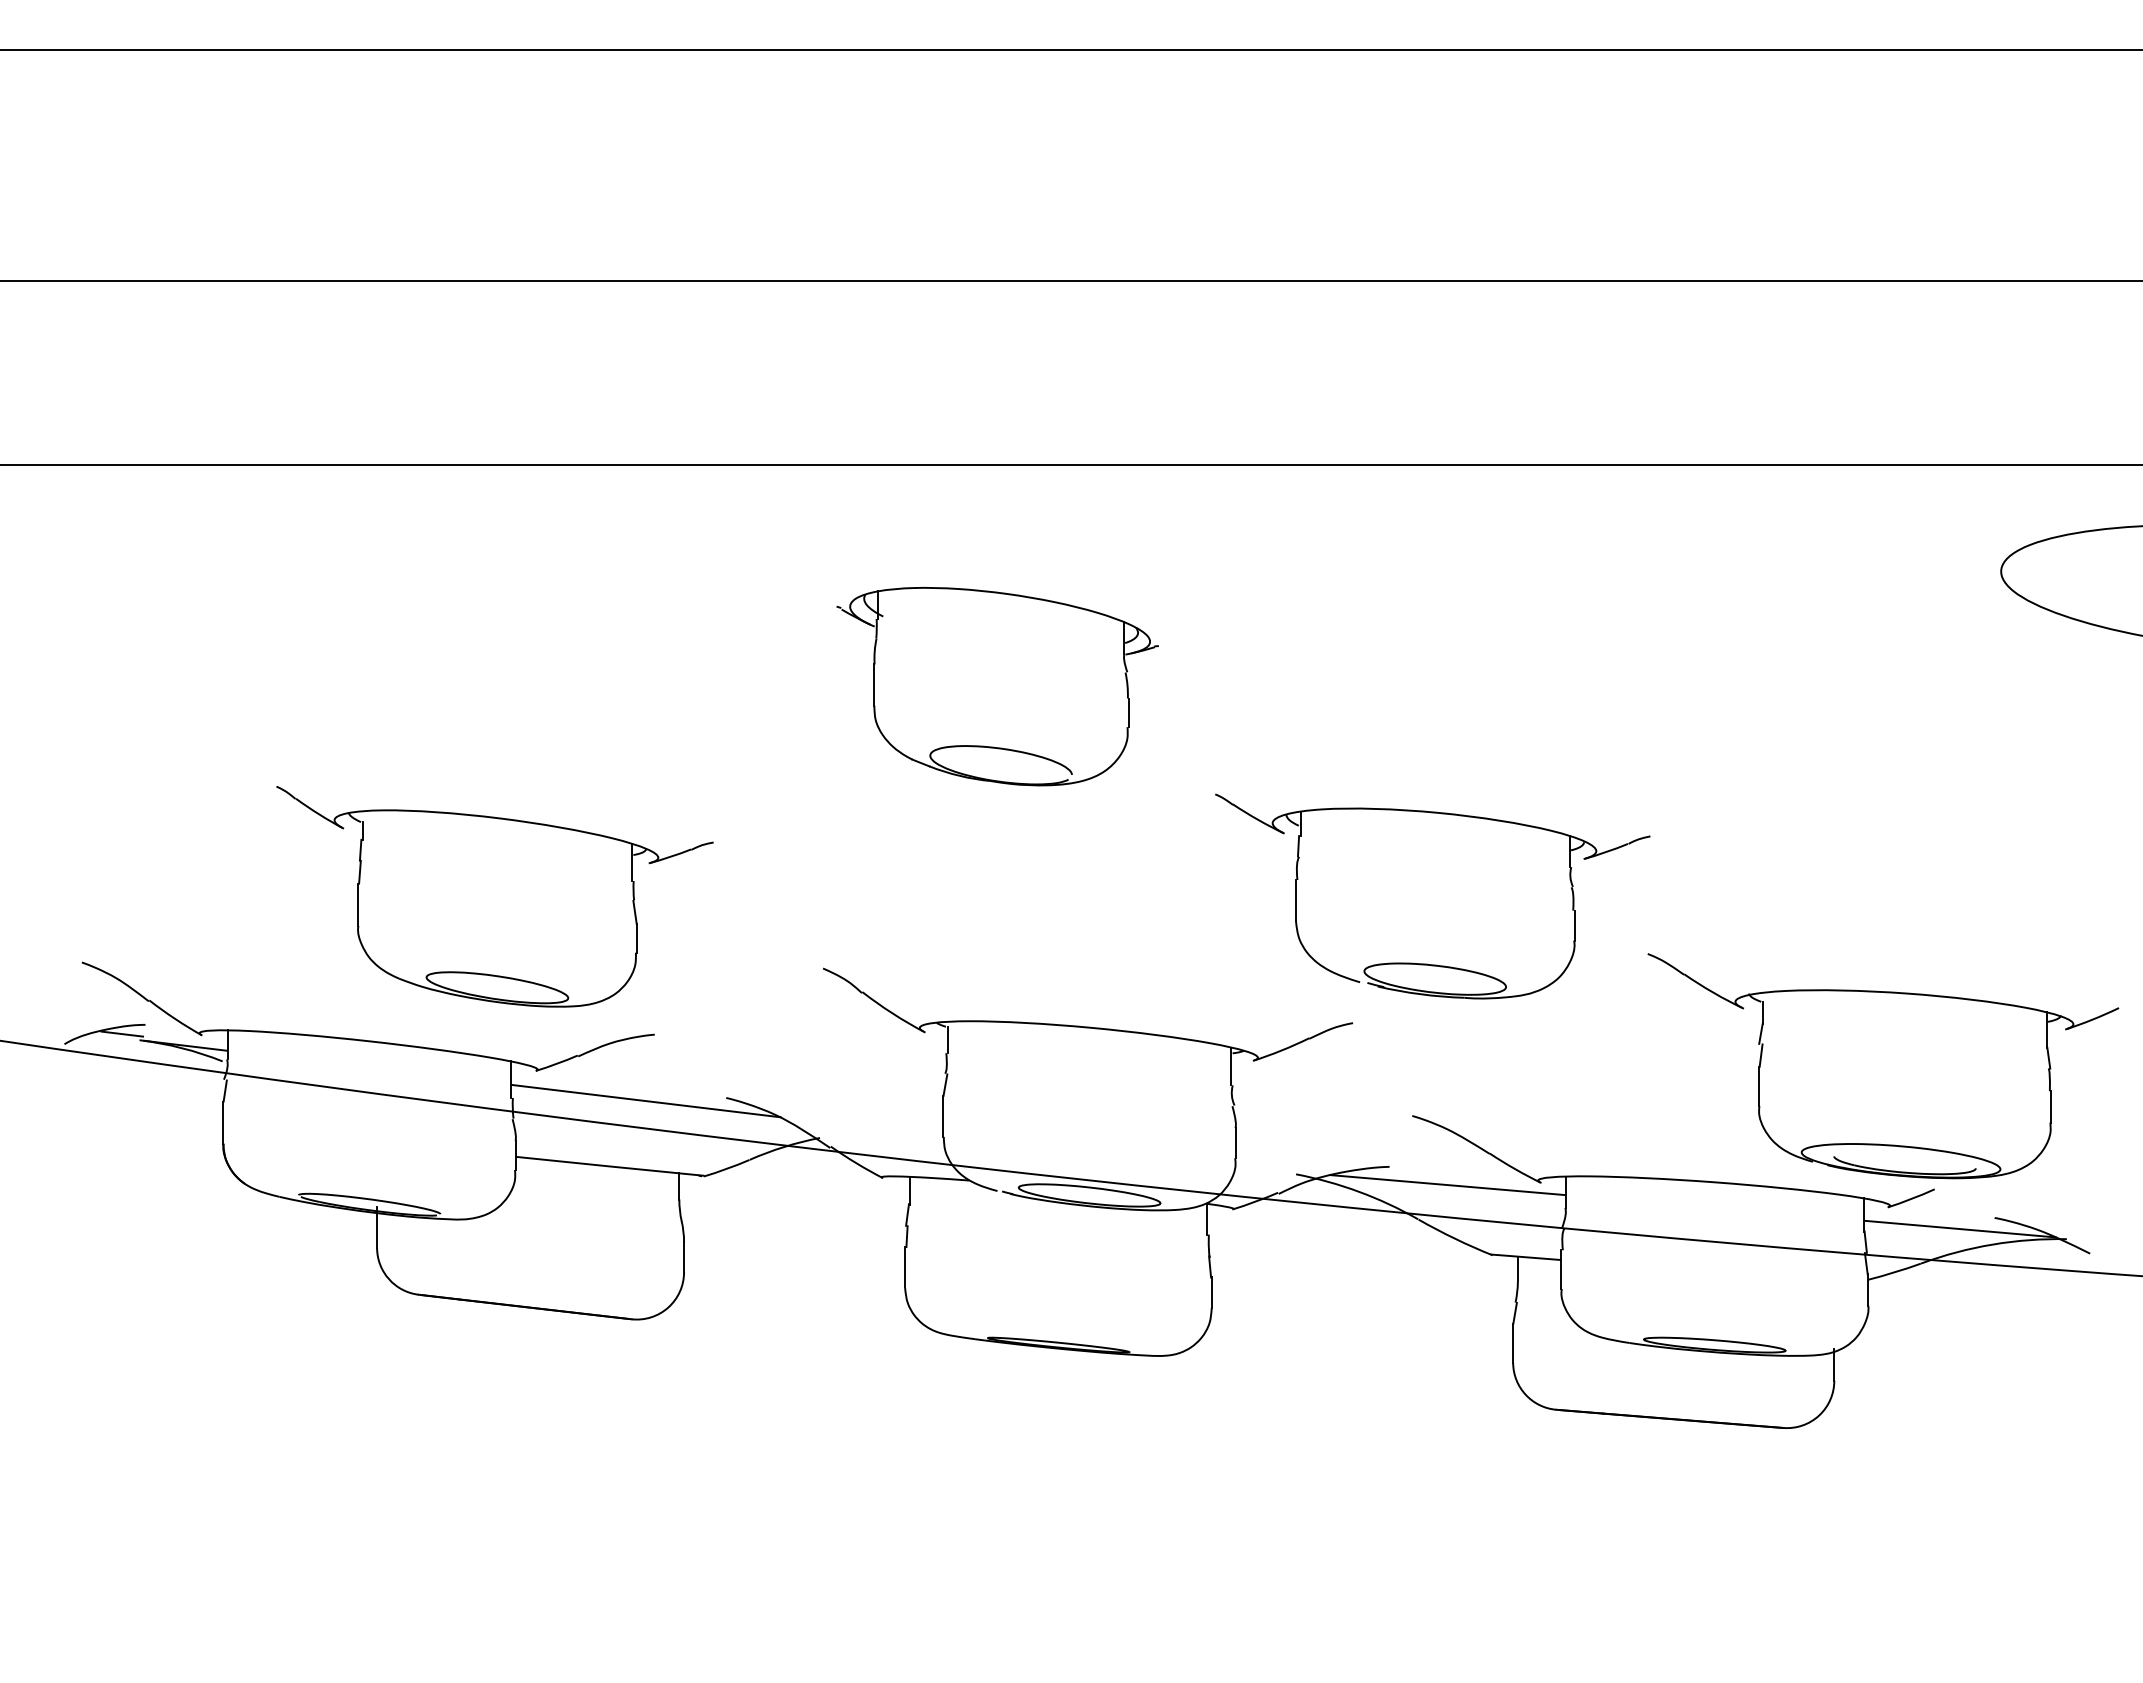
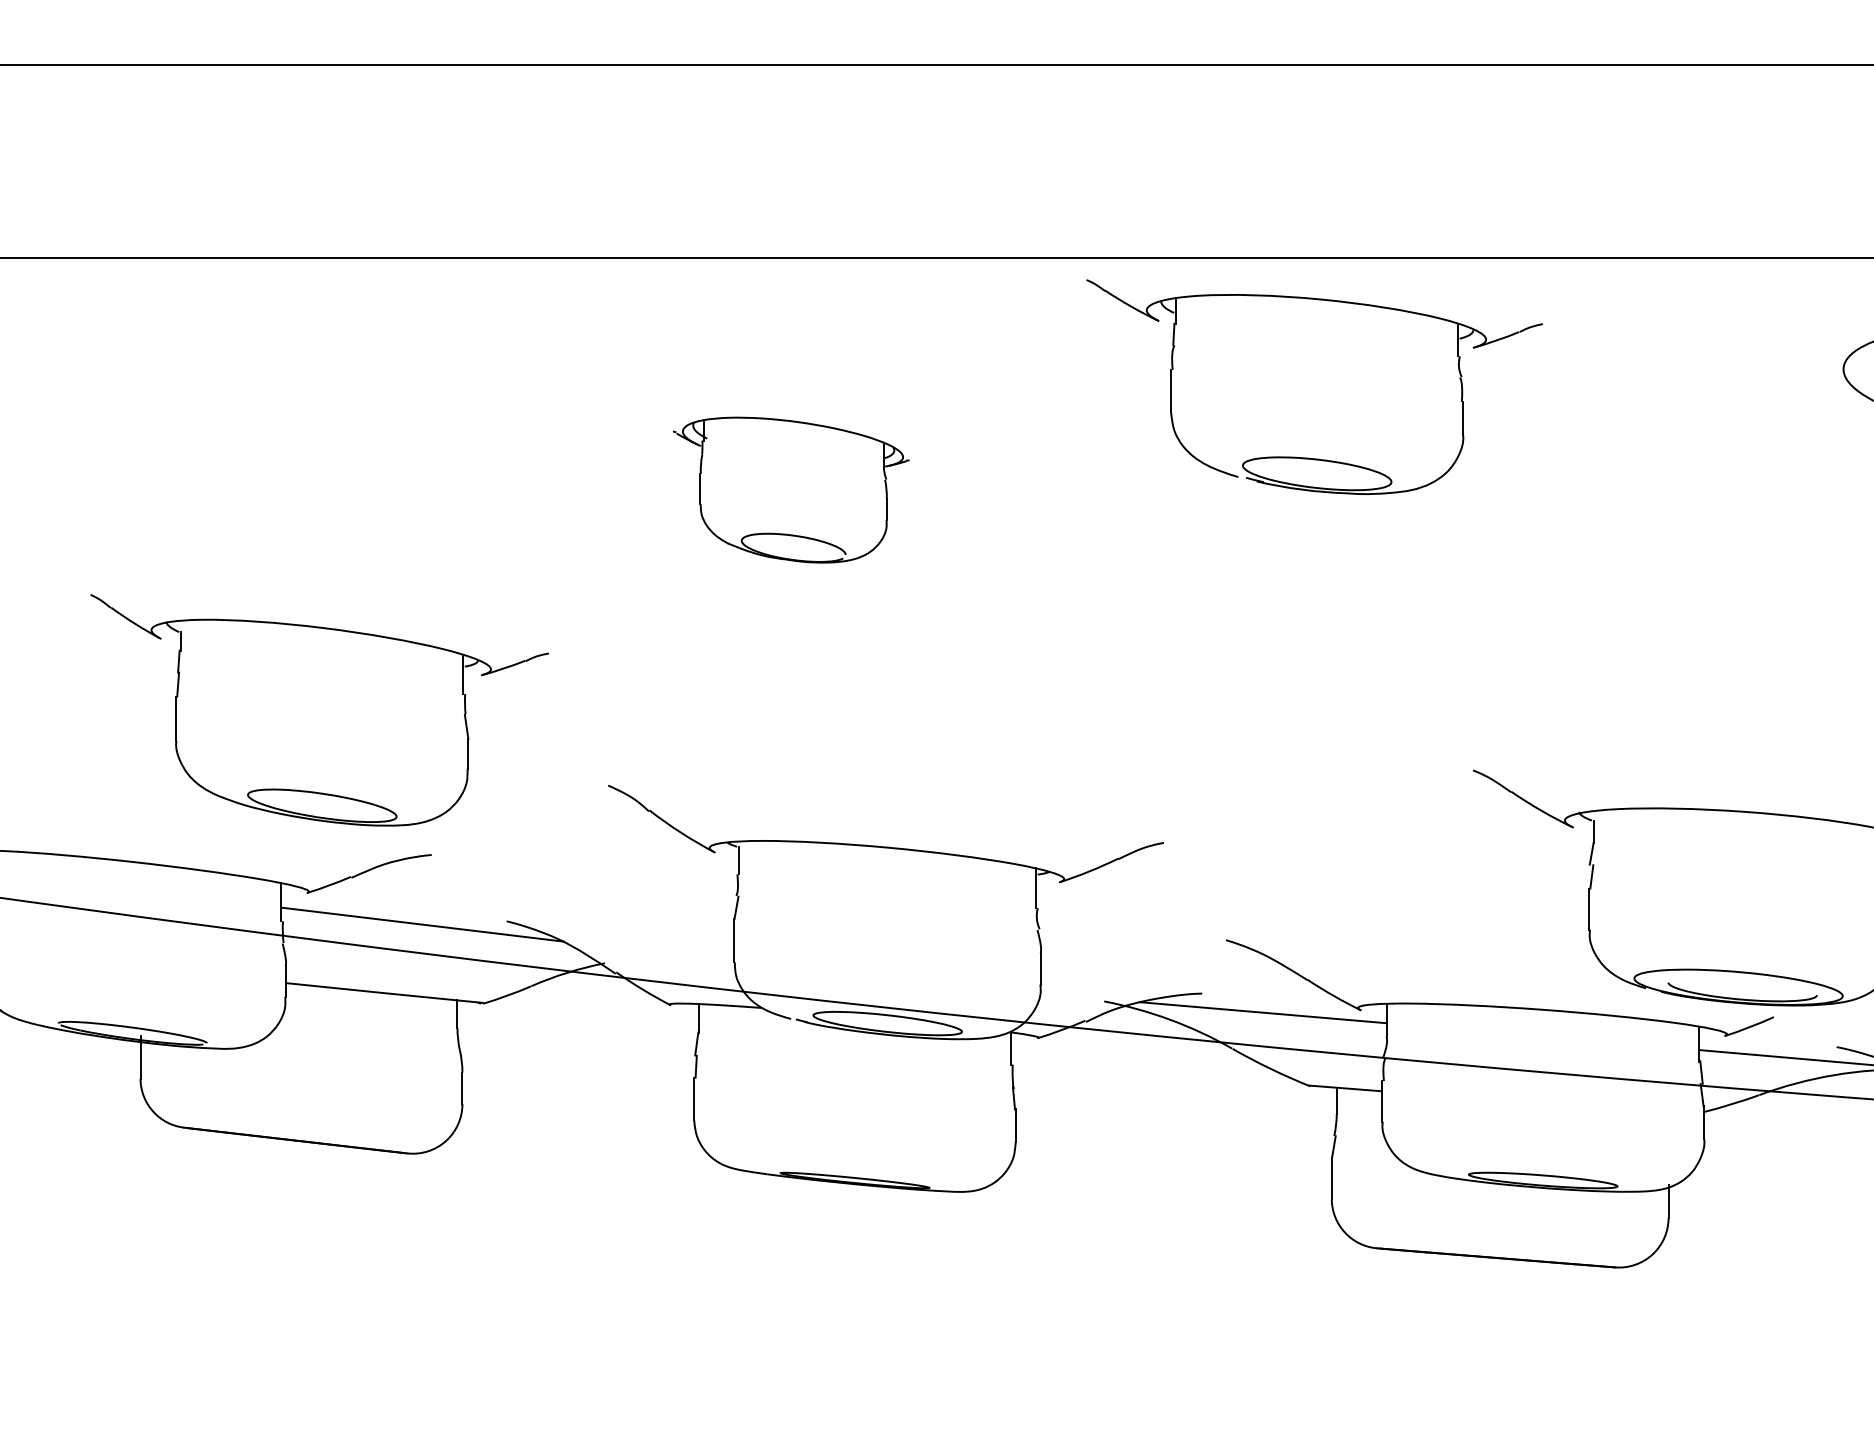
part: (997, 686) -> (791, 489), size x0.7
part: (494, 896) -> (319, 710), moved
part: (1427, 963) -> (1309, 457), moved

